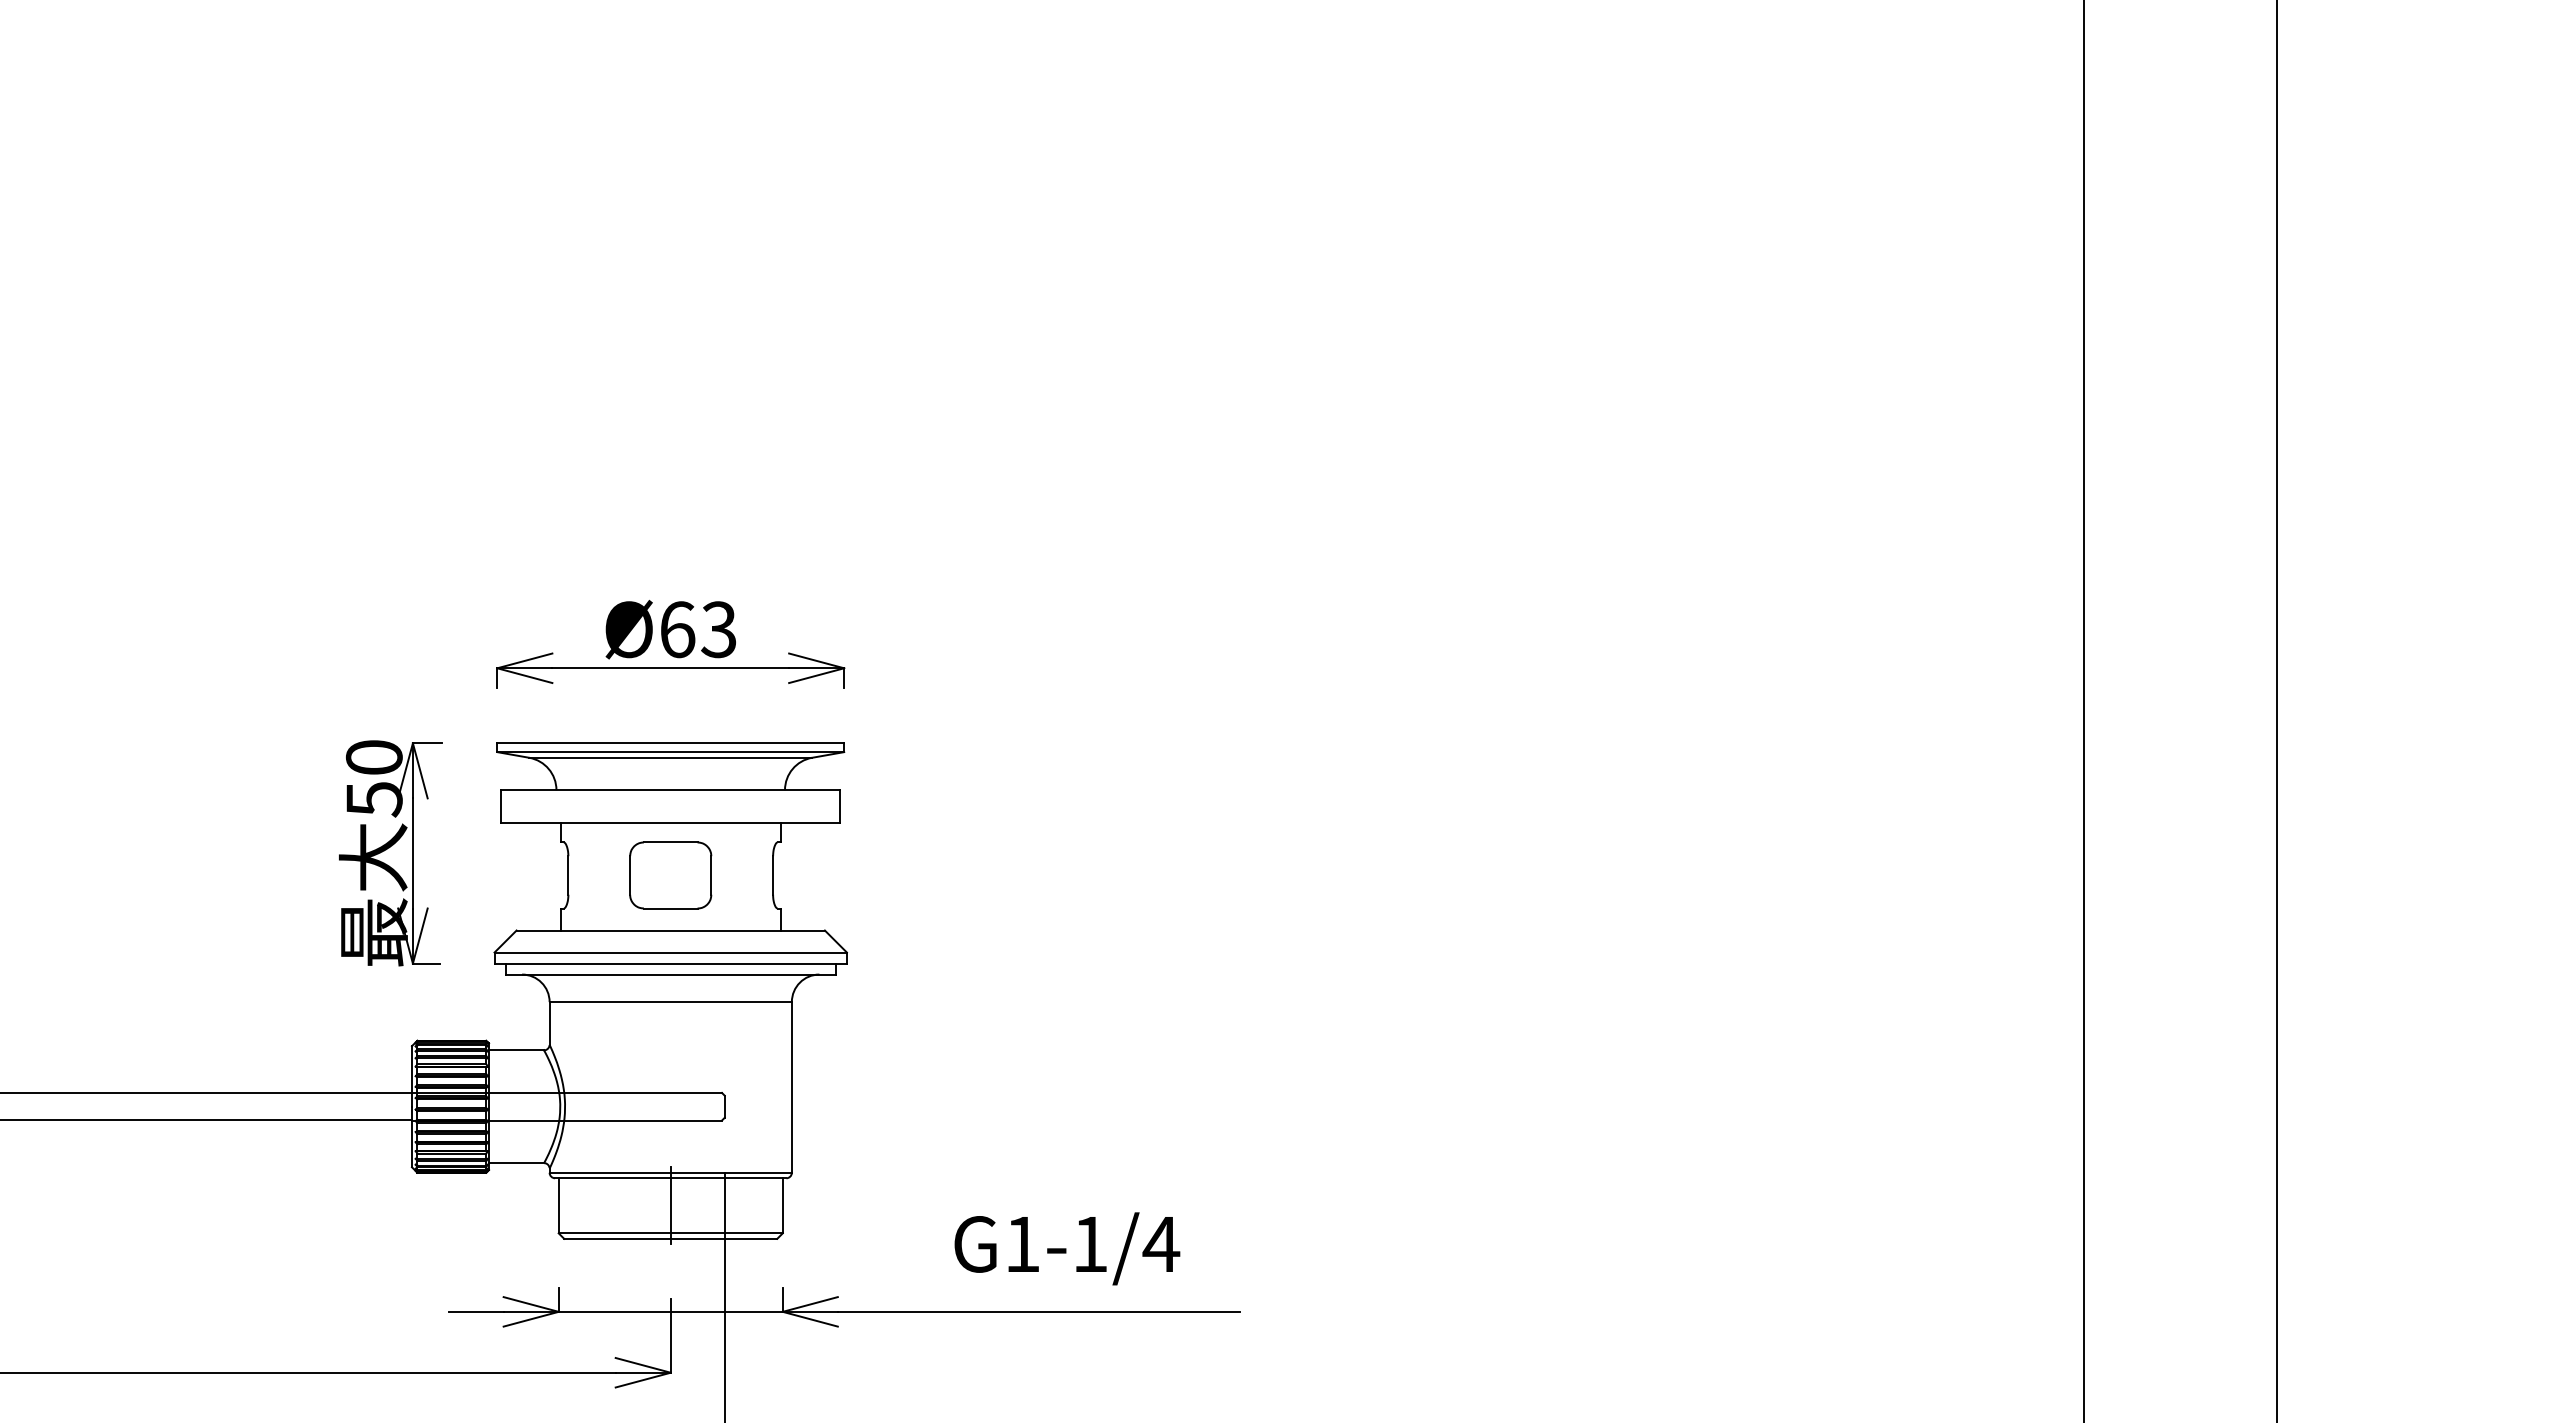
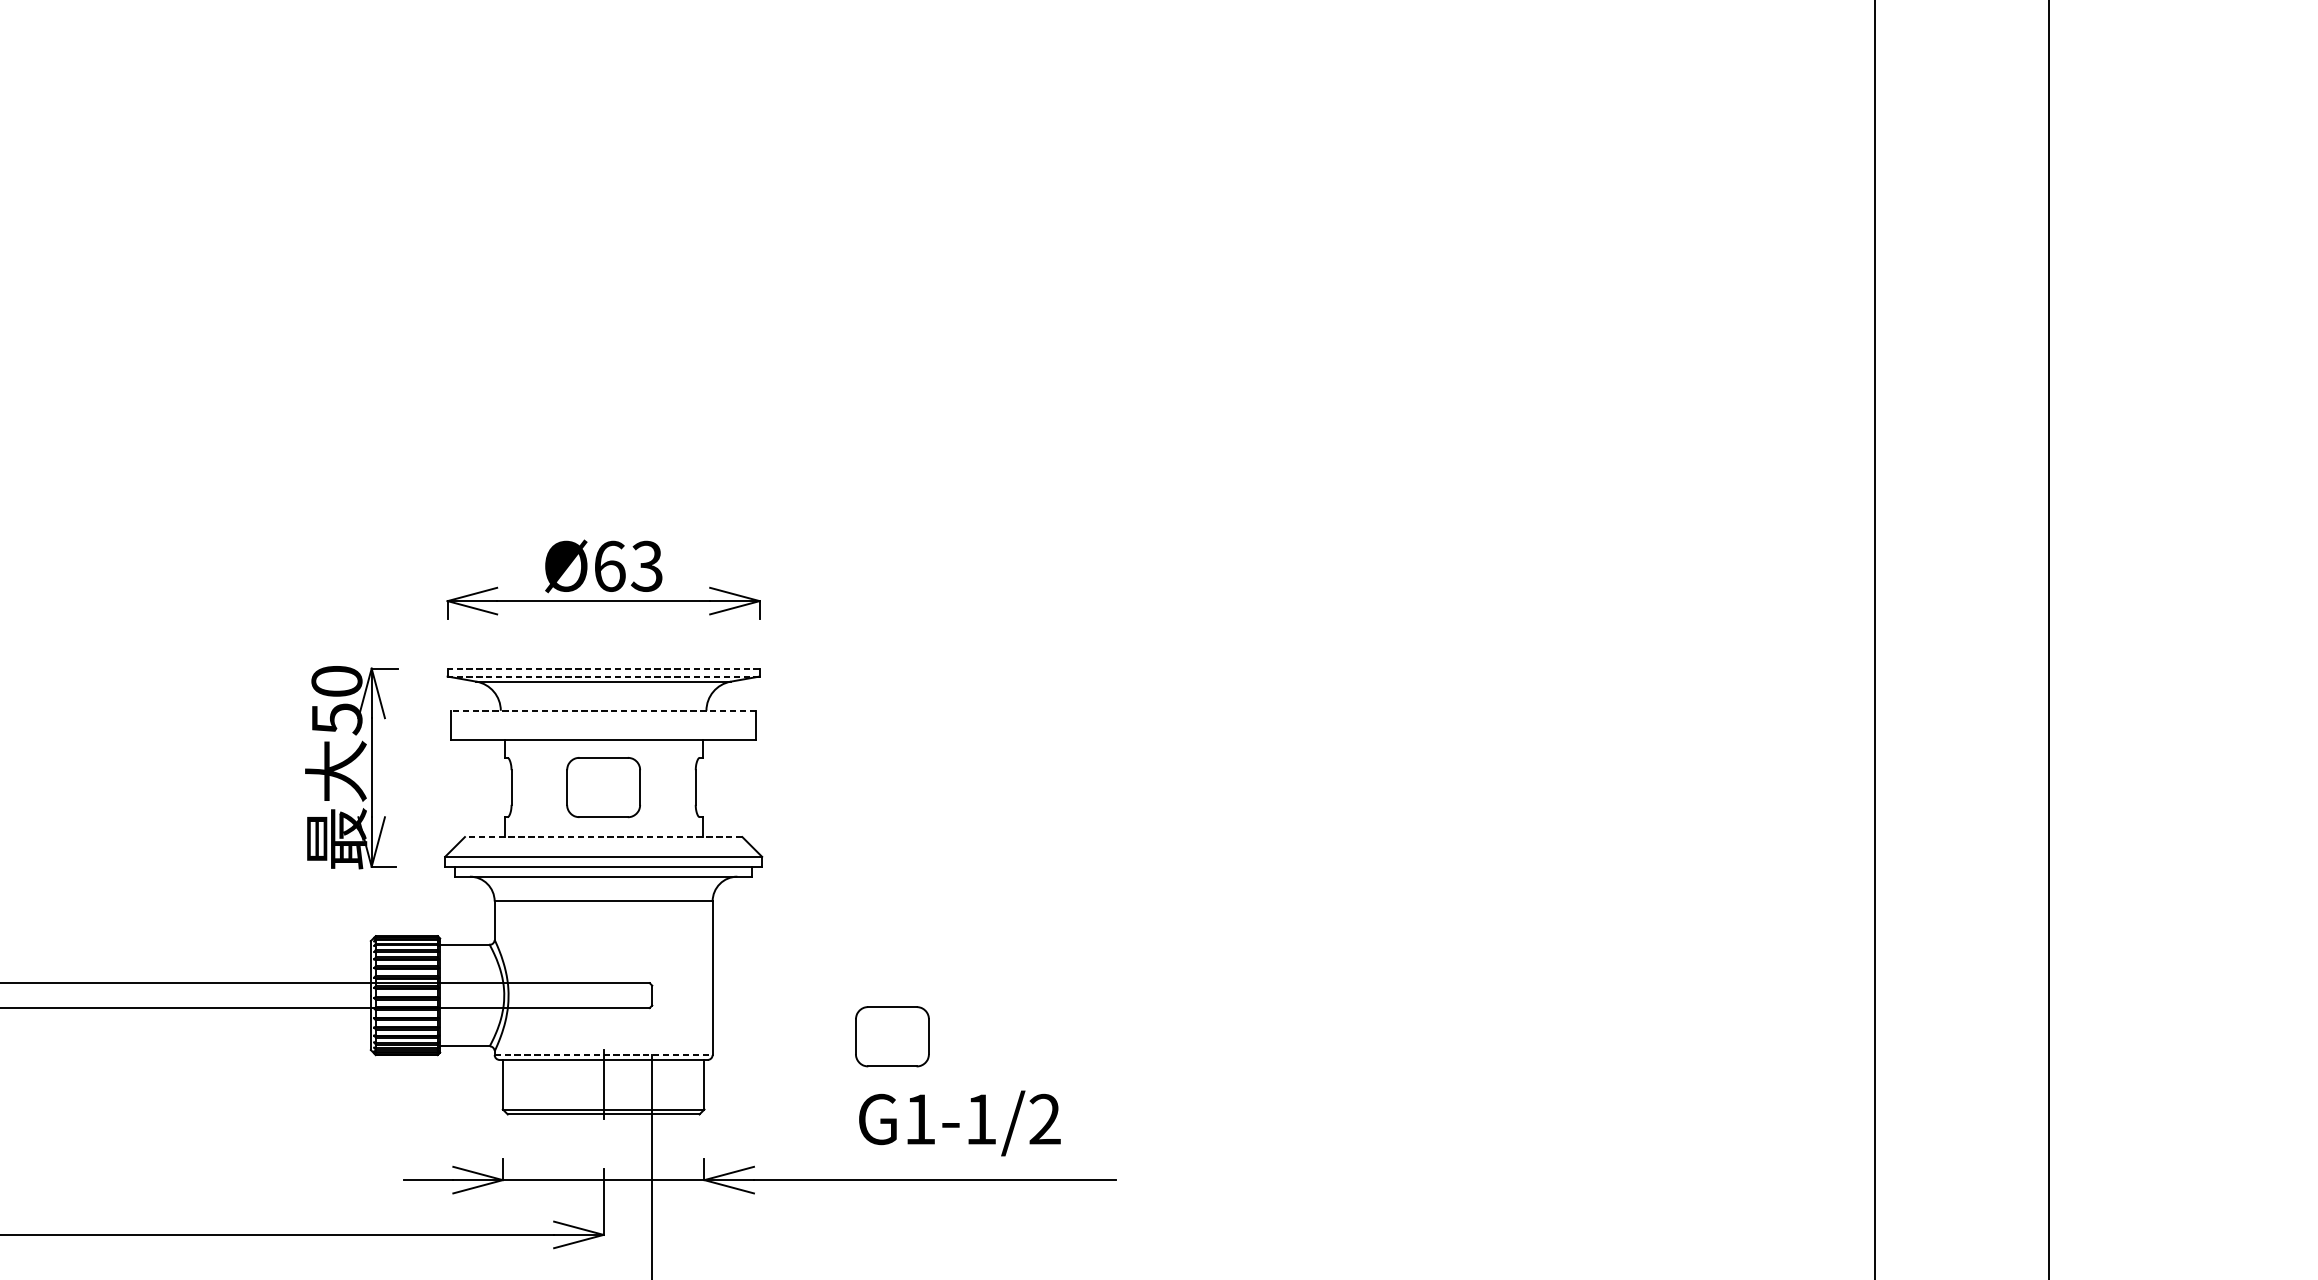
line: (670, 743) -> (603, 668), solid -> dashed
line: (670, 752) -> (603, 676), solid -> dashed
line: (670, 790) -> (603, 711), solid -> dashed
line: (670, 930) -> (603, 837), solid -> dashed
part: (991, 1152) -> (892, 1036), added
line: (671, 1172) -> (604, 1054), solid -> dashed
text: (1161, 1243) -> (1045, 1118), G1-1/4 -> G1-1/2

